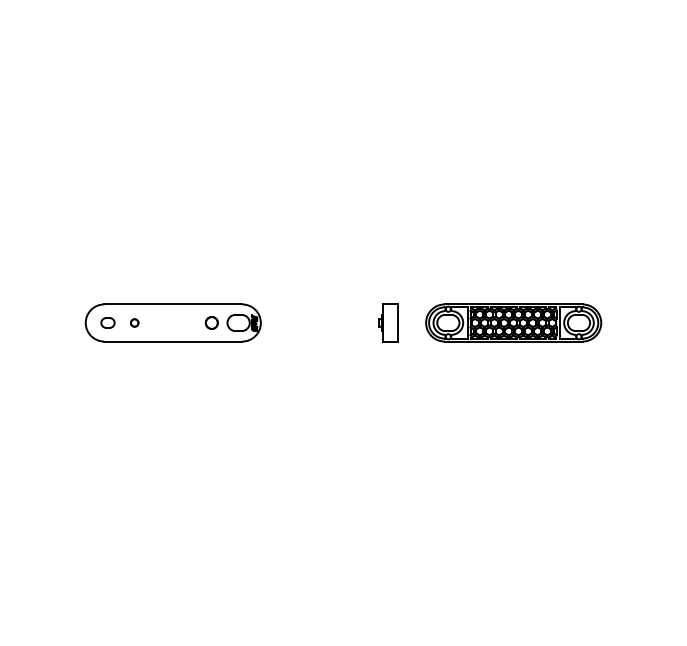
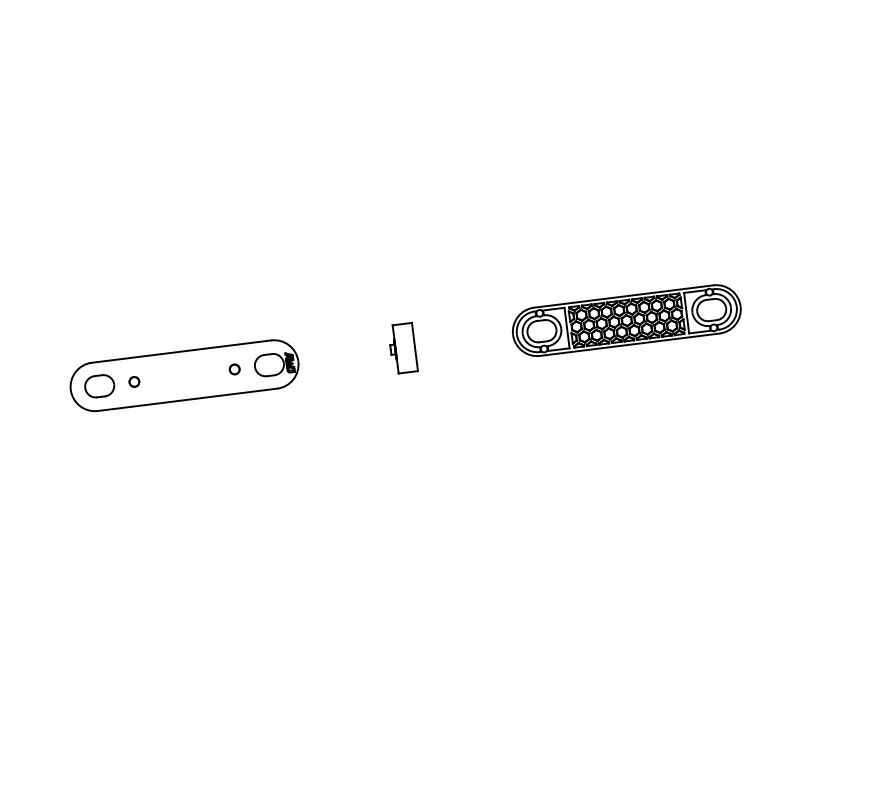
part: (107, 322) -> (98, 385), size x1.67
part: (211, 322) -> (234, 368), size x0.62
part: (388, 322) -> (403, 347), moved

